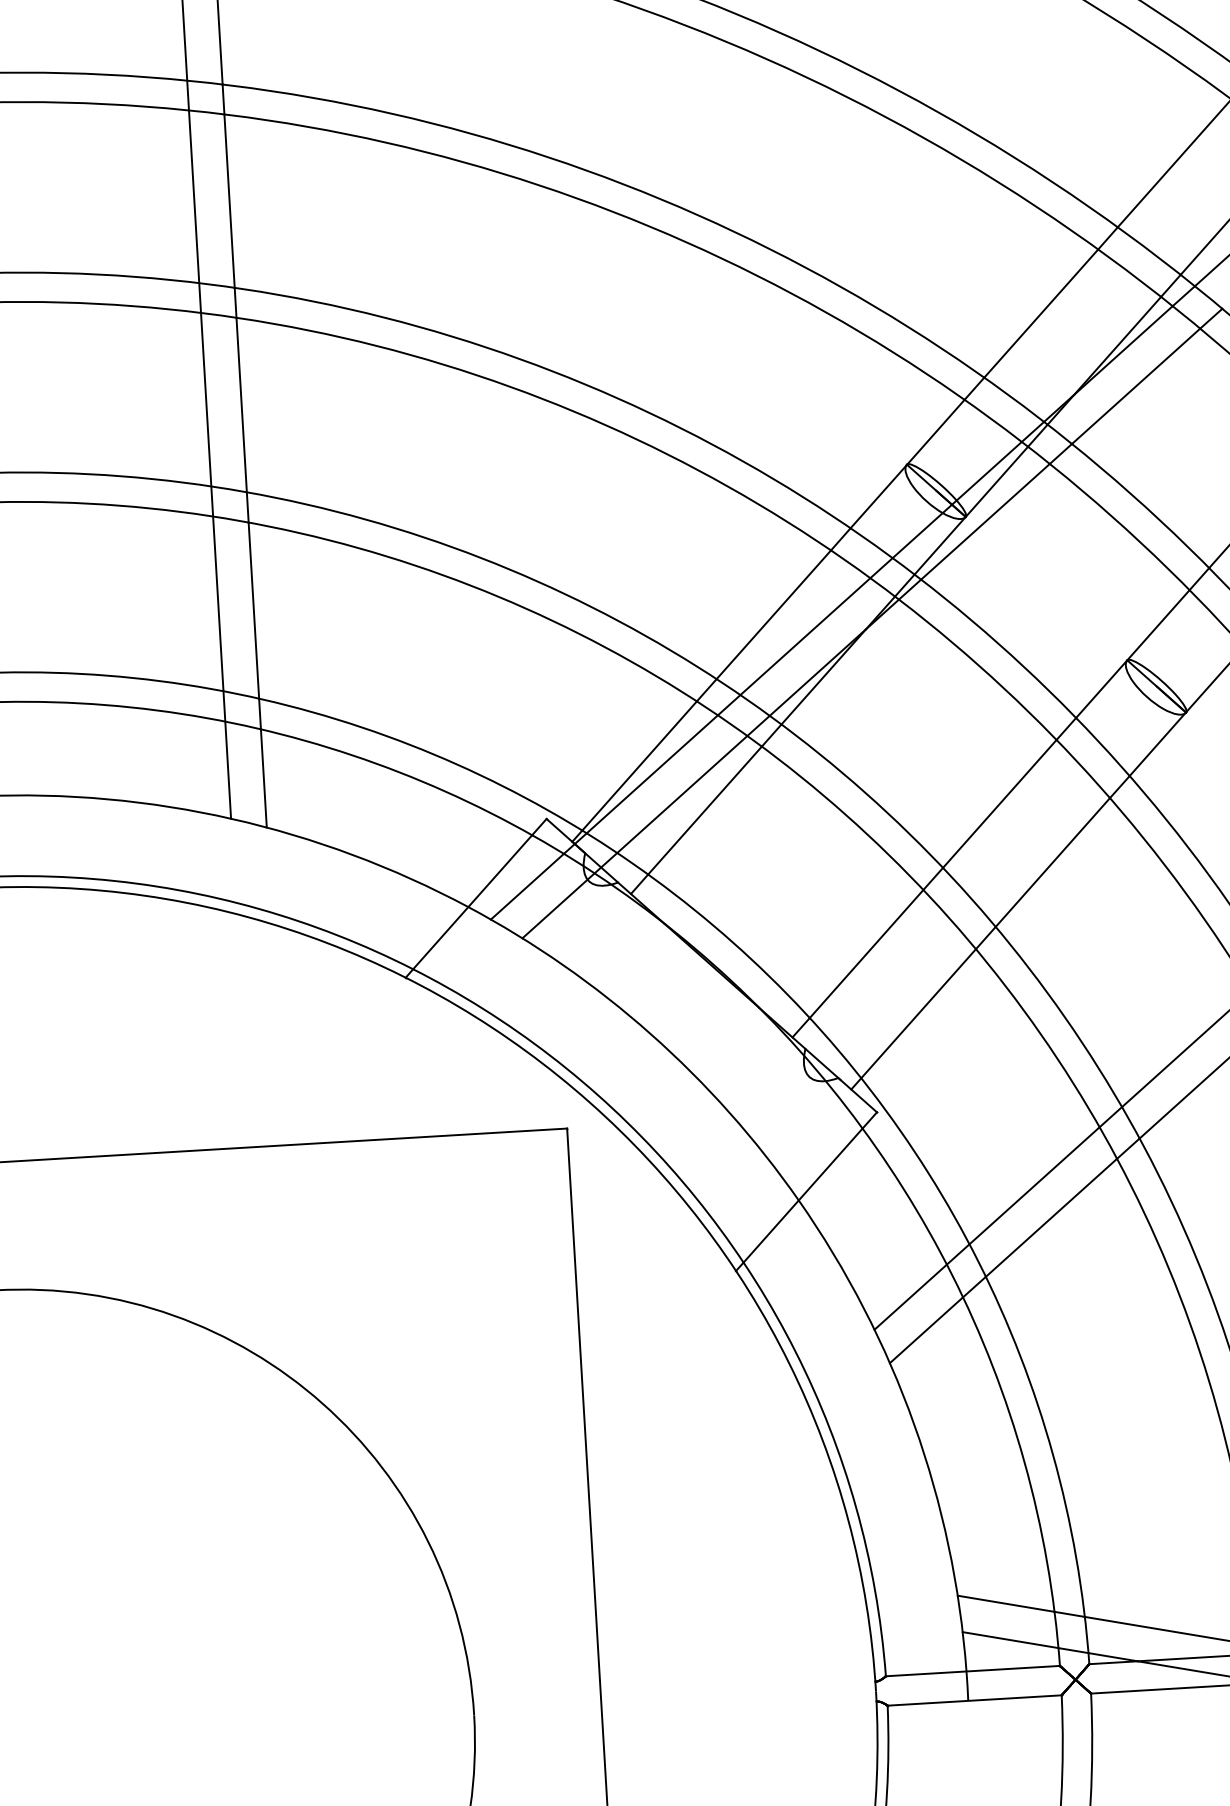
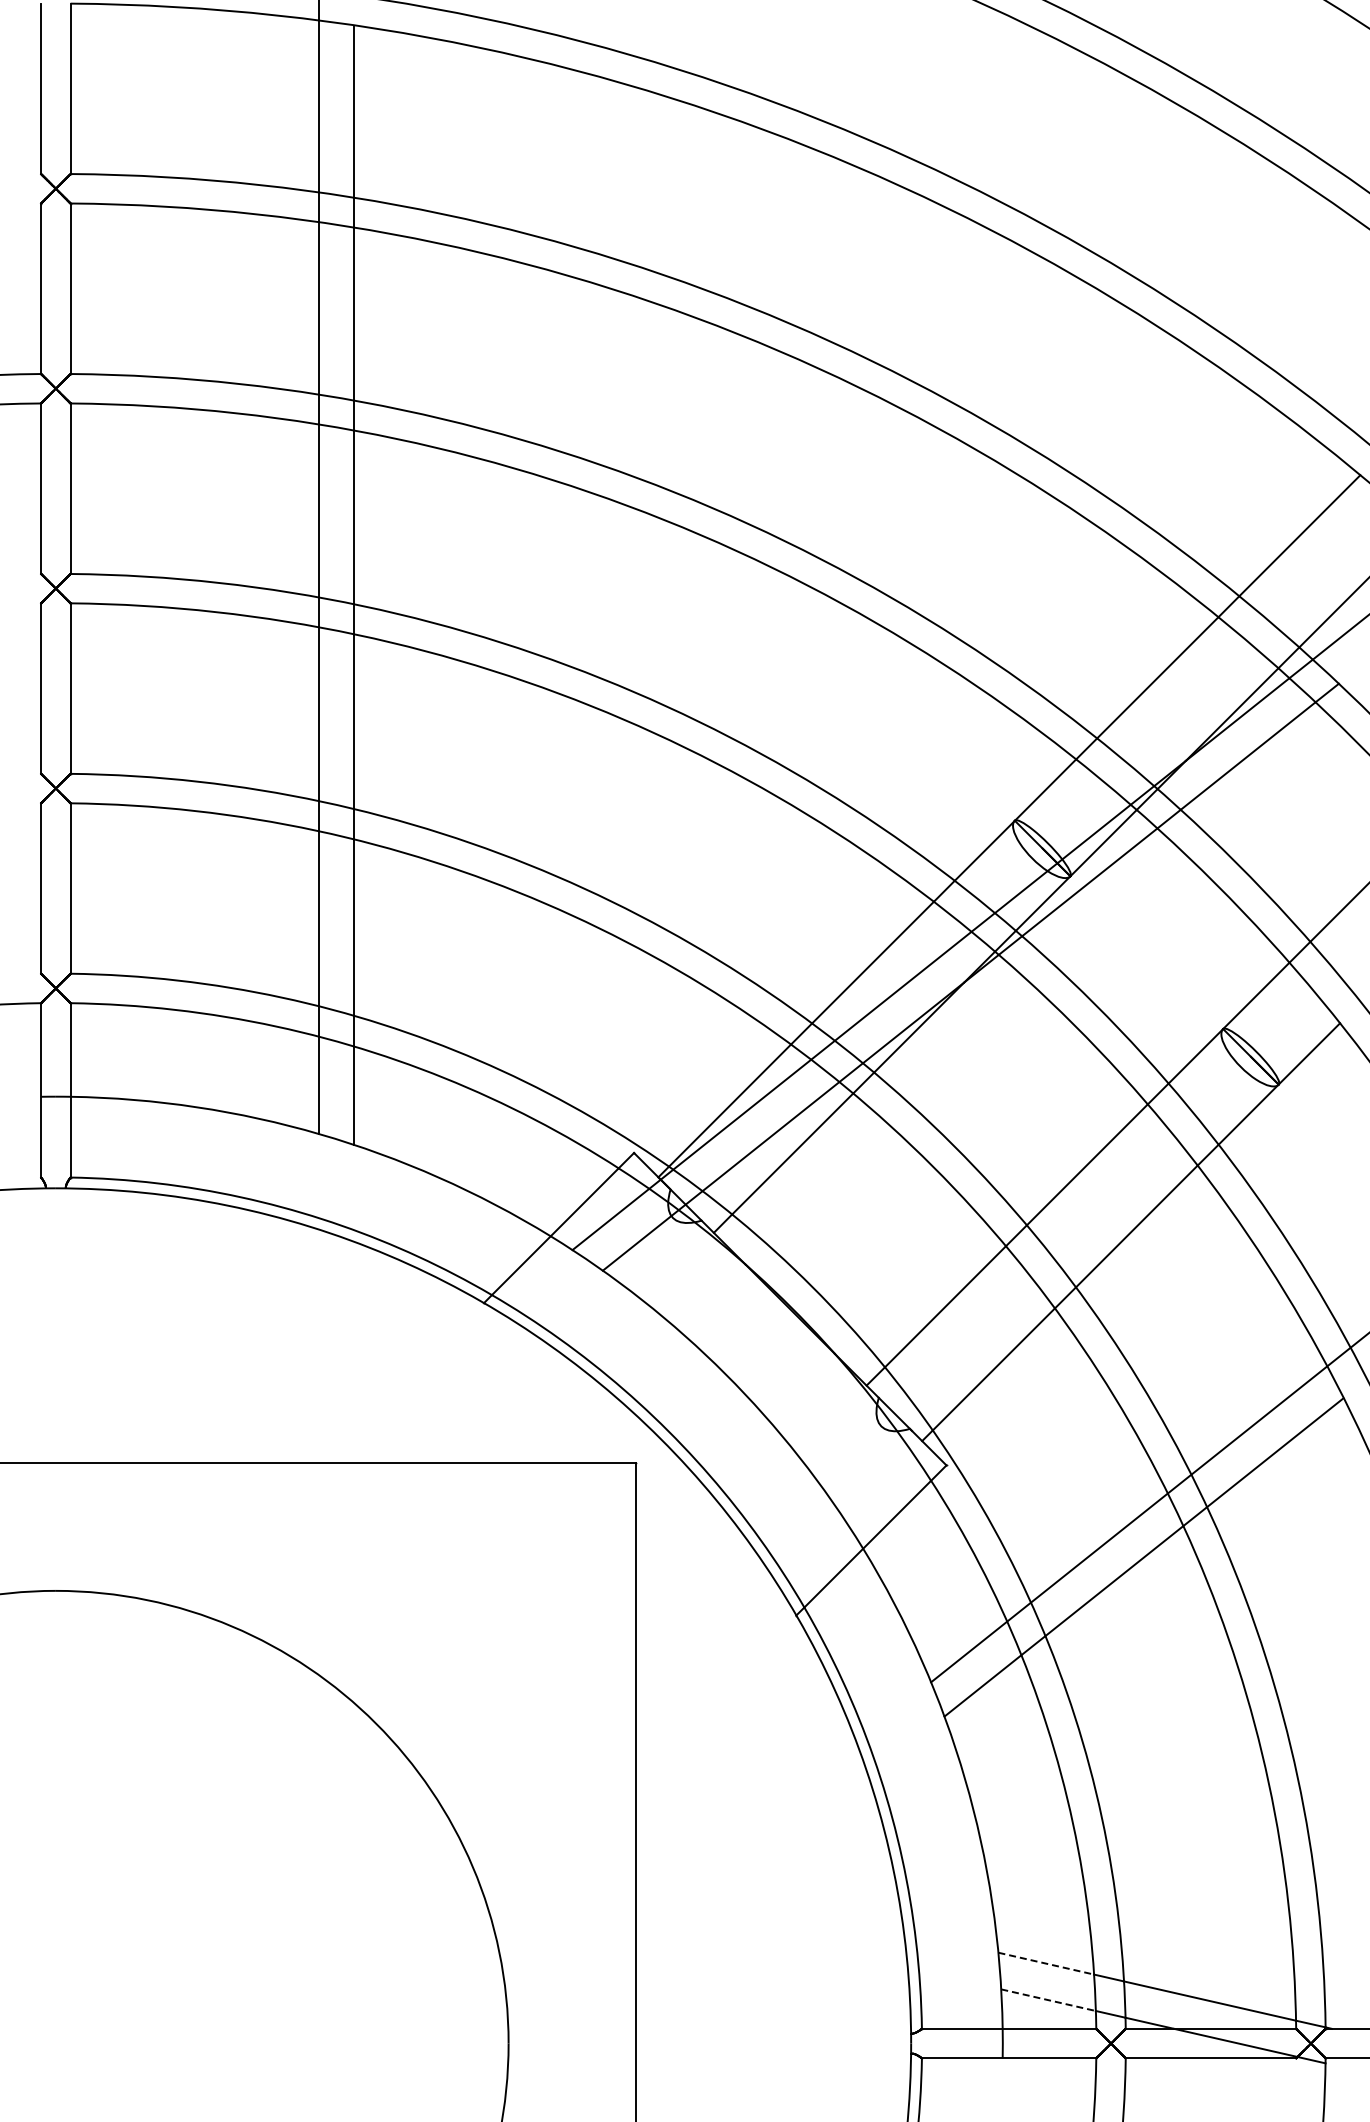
line: (1006, 1603) -> (1046, 1963), solid -> dashed
line: (1010, 1640) -> (1048, 2000), solid -> dashed

